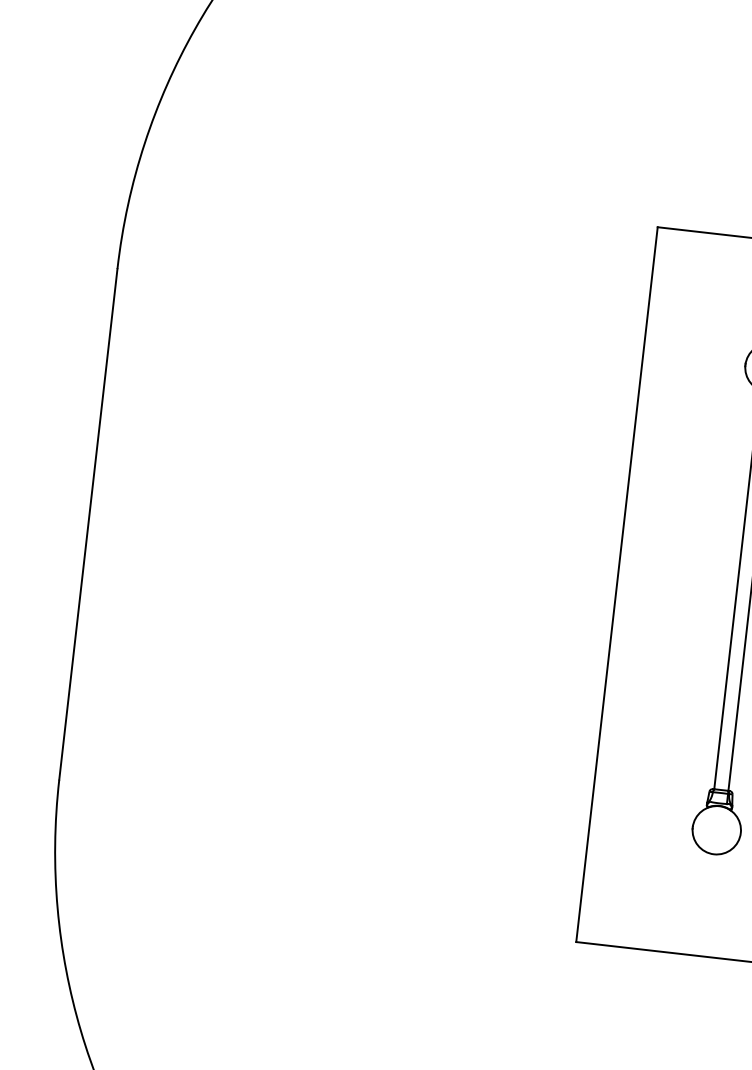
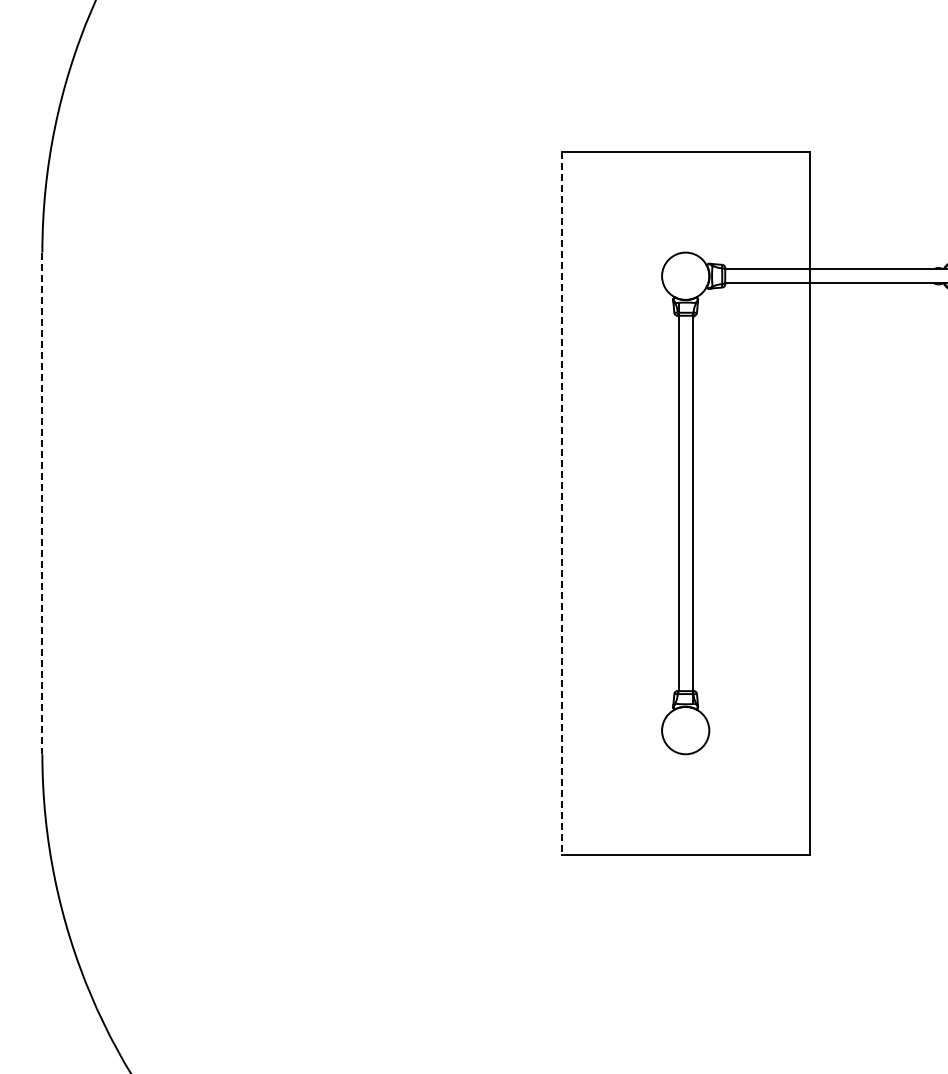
line: (88, 524) -> (42, 503), solid -> dashed
line: (616, 584) -> (561, 503), solid -> dashed

